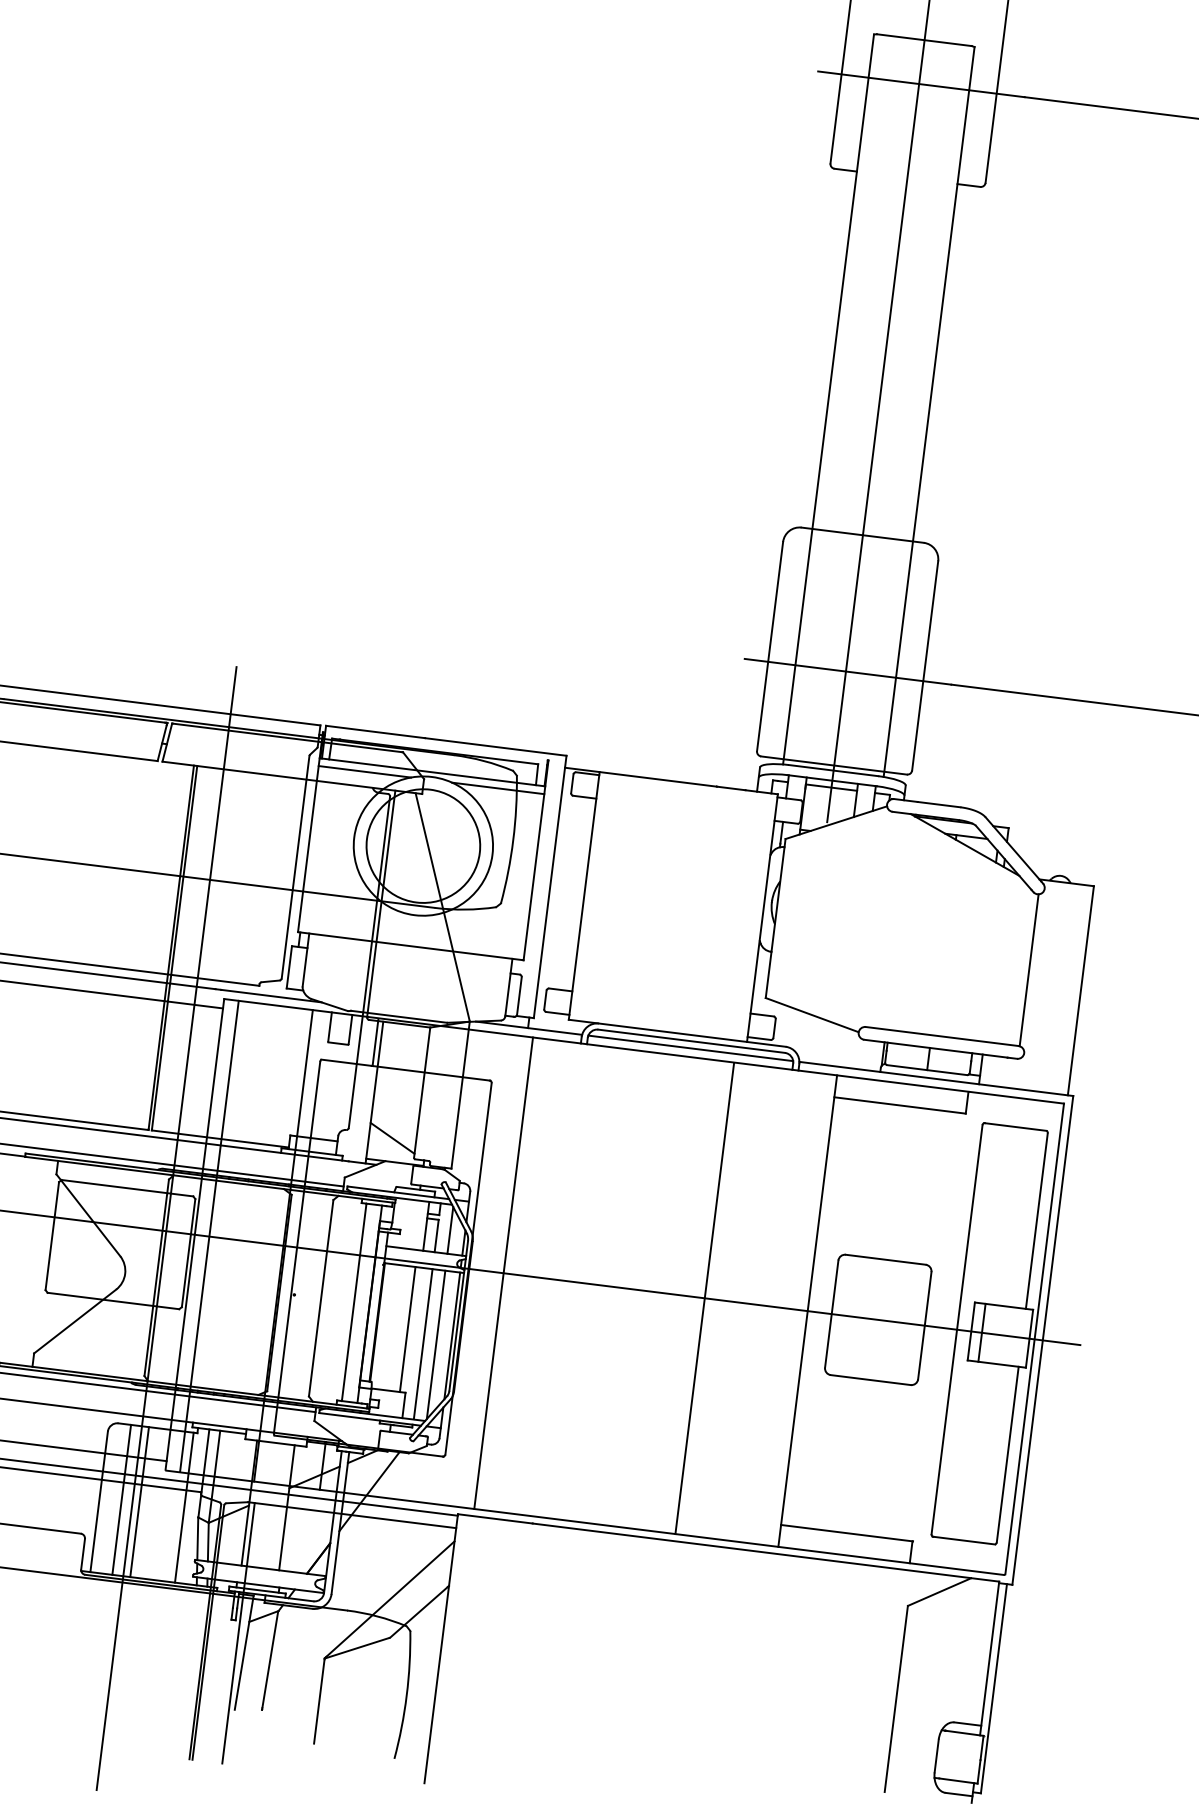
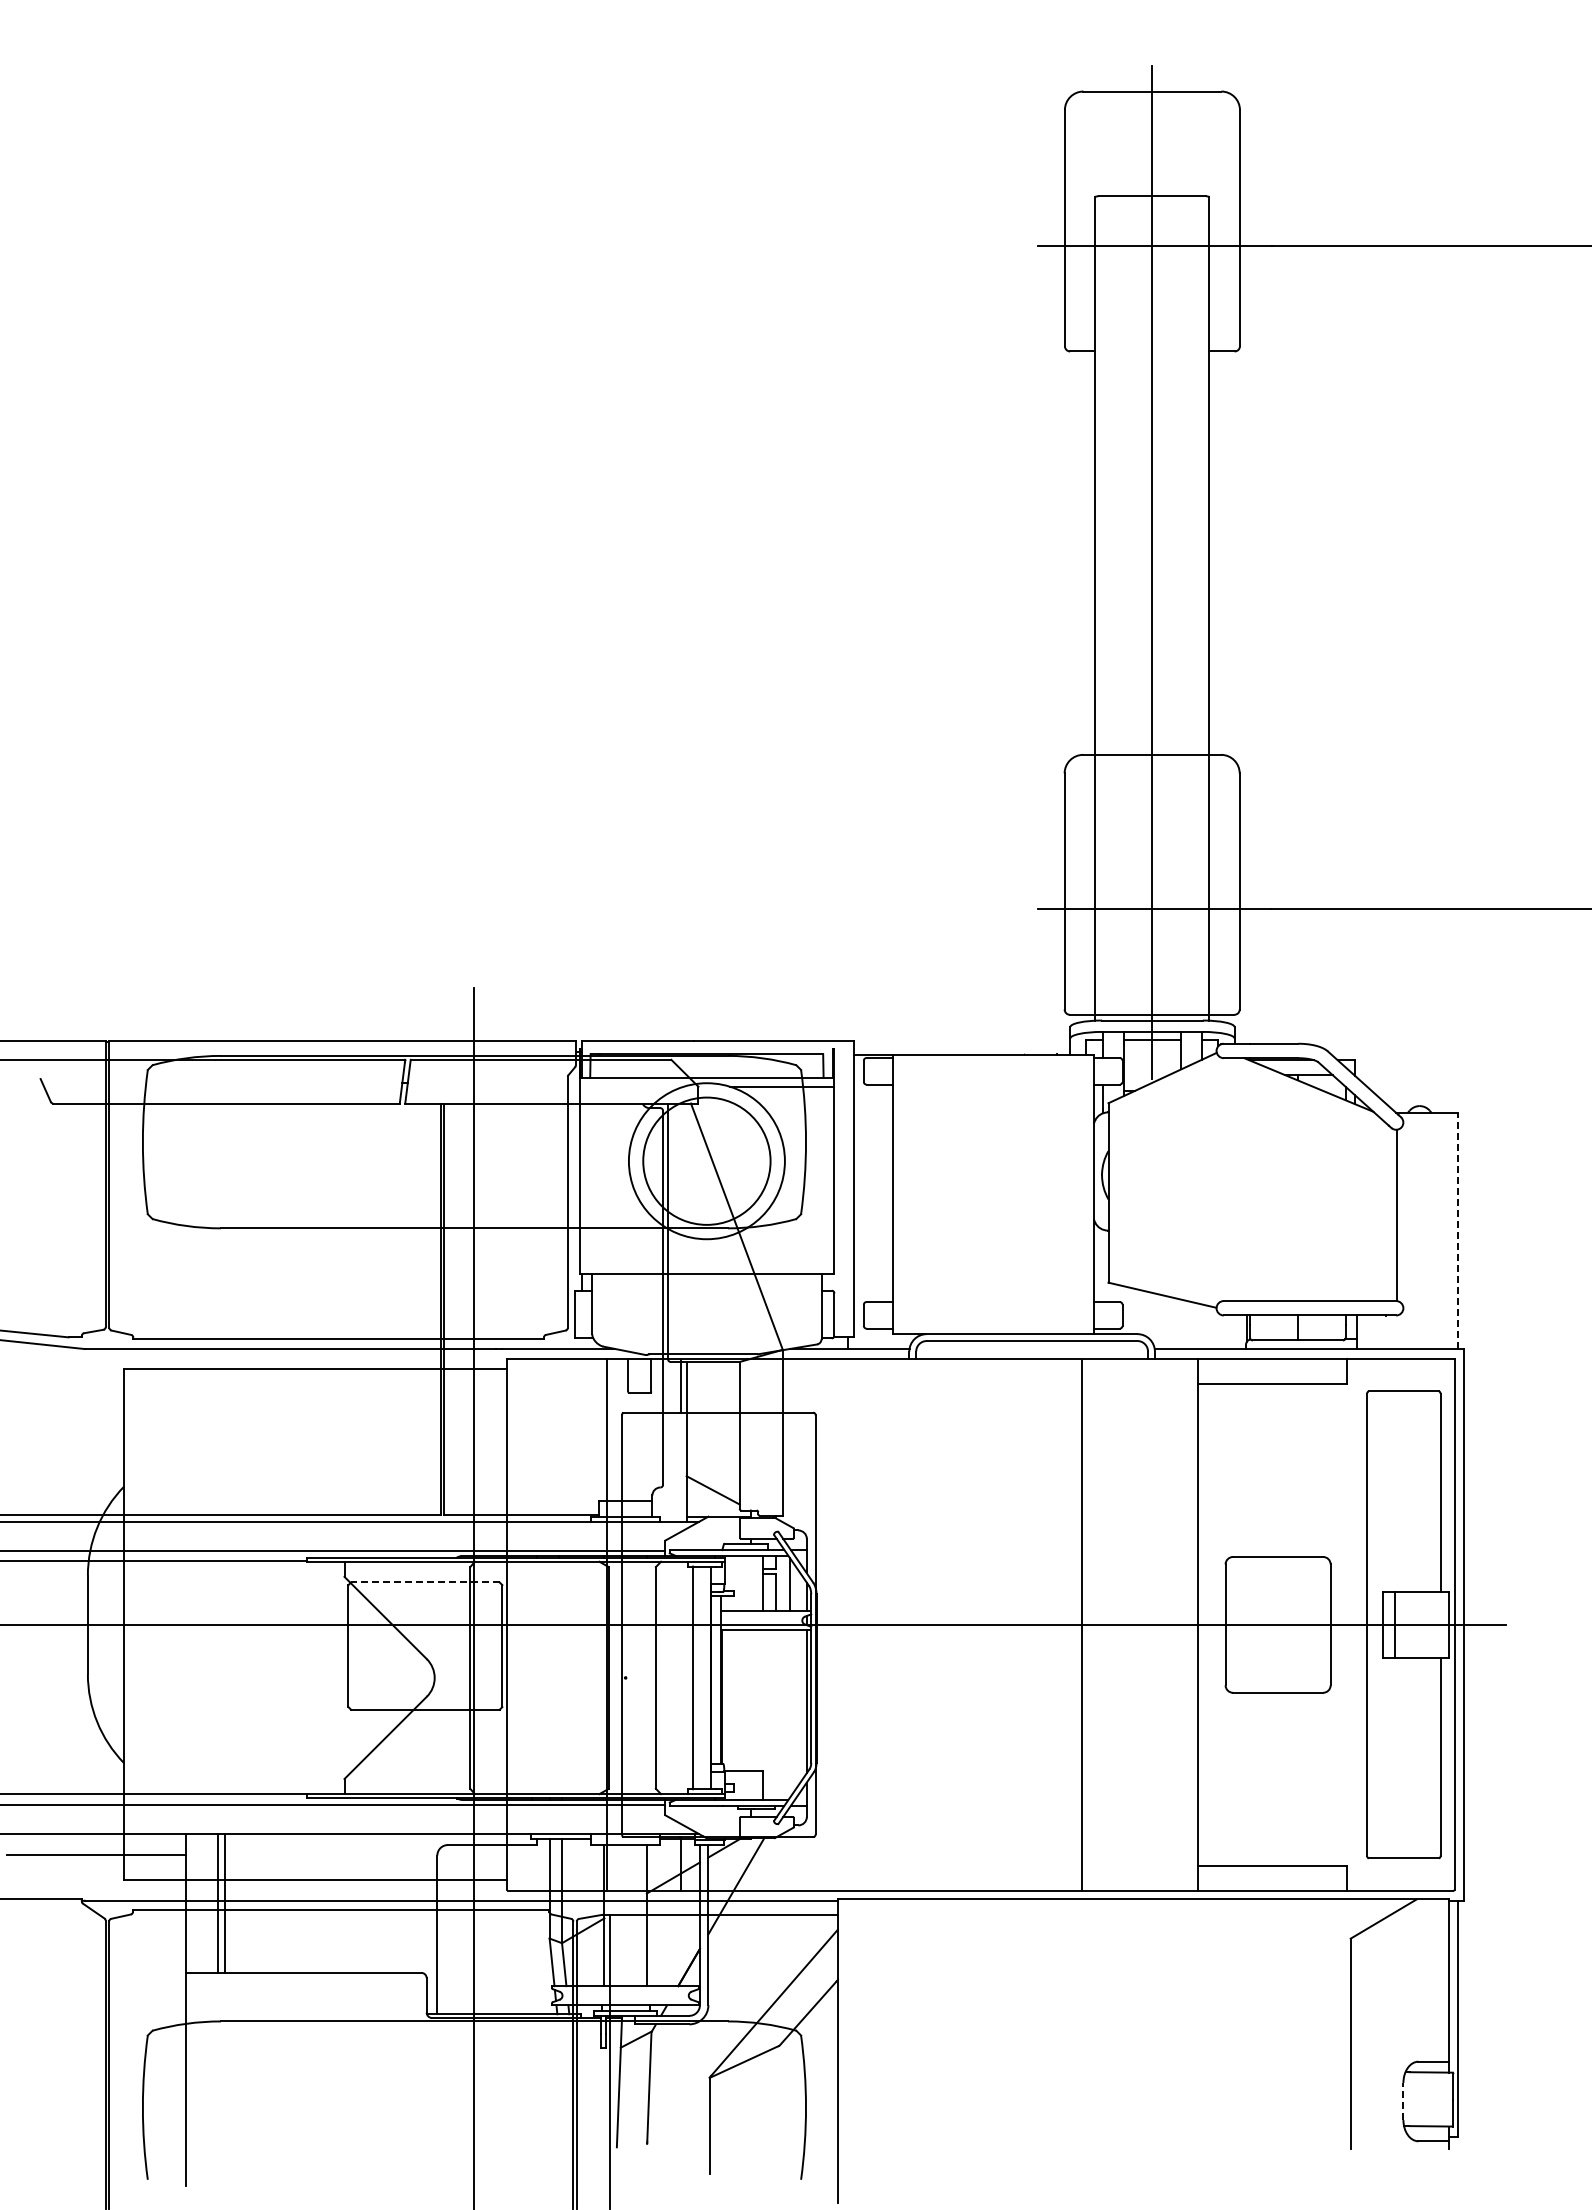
line: (364, 771) -> (631, 1086), removed
line: (1080, 990) -> (1457, 1230), solid -> dashed
line: (690, 1048) -> (1031, 1349), removed
line: (126, 1188) -> (424, 1582), solid -> dashed
line: (209, 1236) -> (523, 1624), removed
line: (503, 1272) -> (855, 1624), removed
line: (407, 1329) -> (756, 1700), removed
line: (423, 1343) -> (775, 1714), removed
line: (436, 1344) -> (790, 1713), removed
line: (122, 1499) -> (462, 1929), removed
line: (139, 1501) -> (482, 1929), removed
line: (184, 1507) -> (532, 1929), removed
line: (936, 1756) -> (1403, 2101), solid -> dashed

